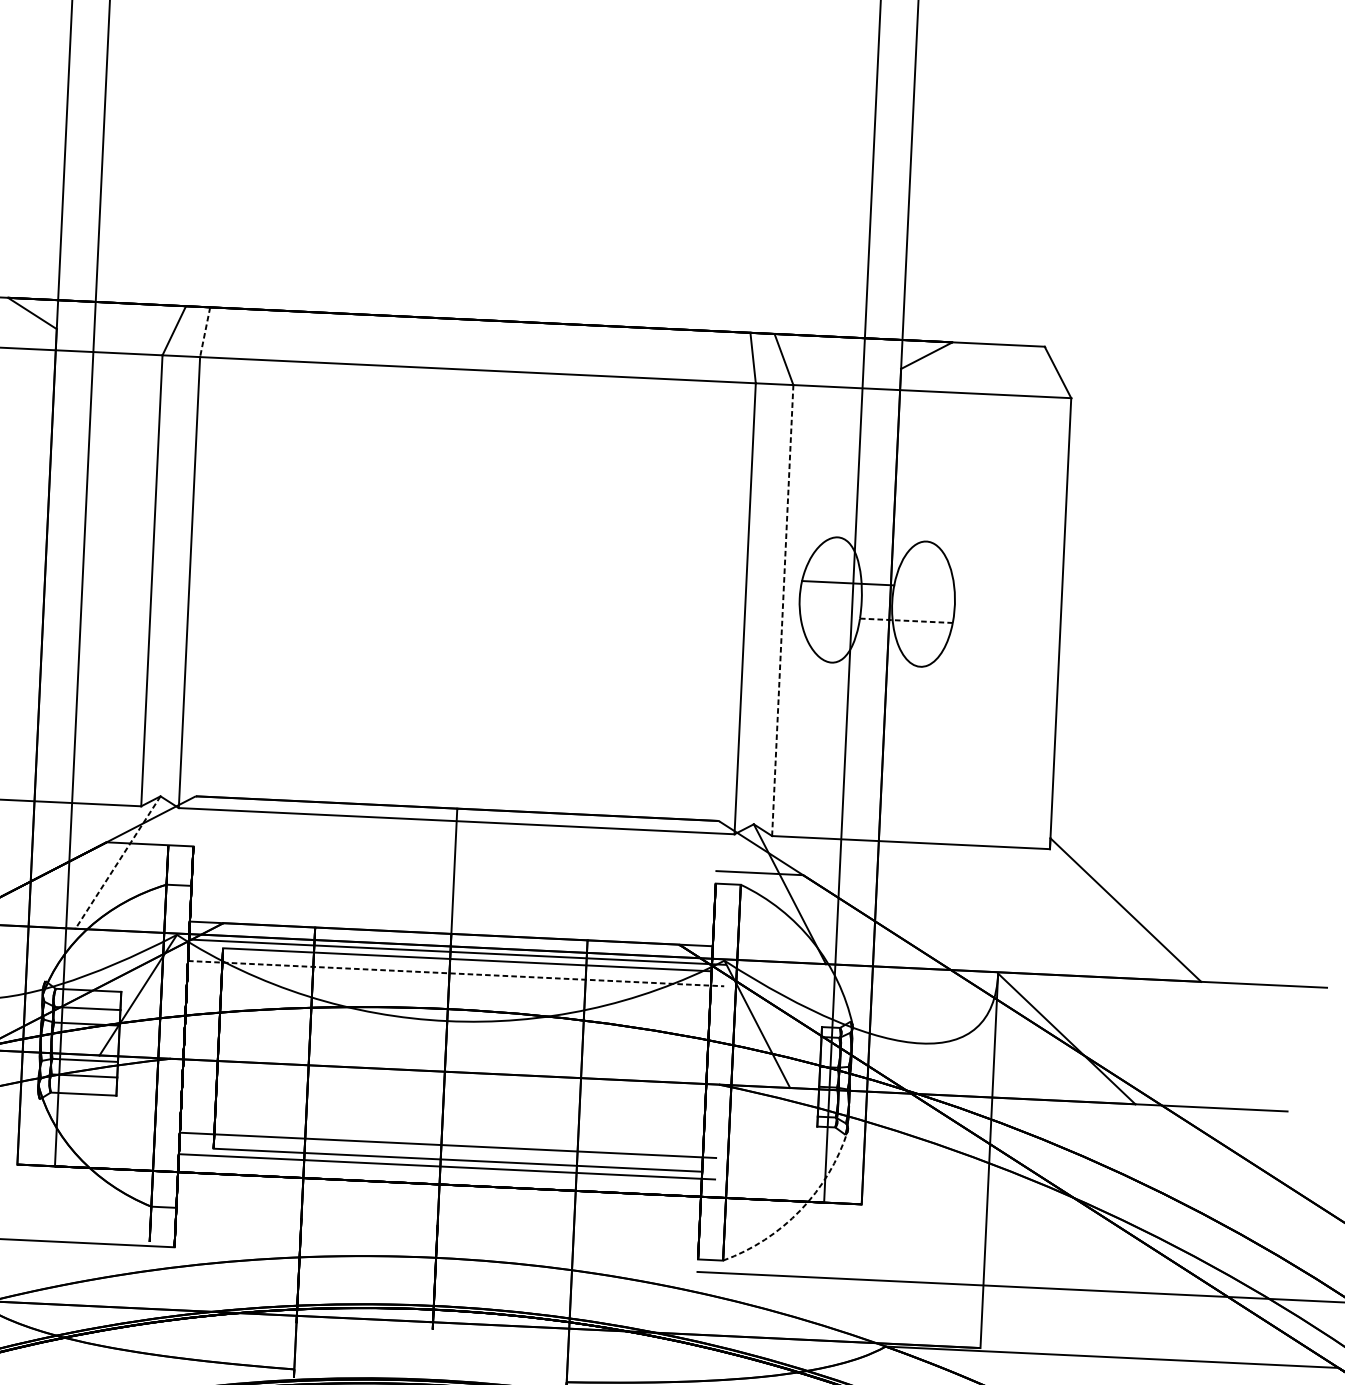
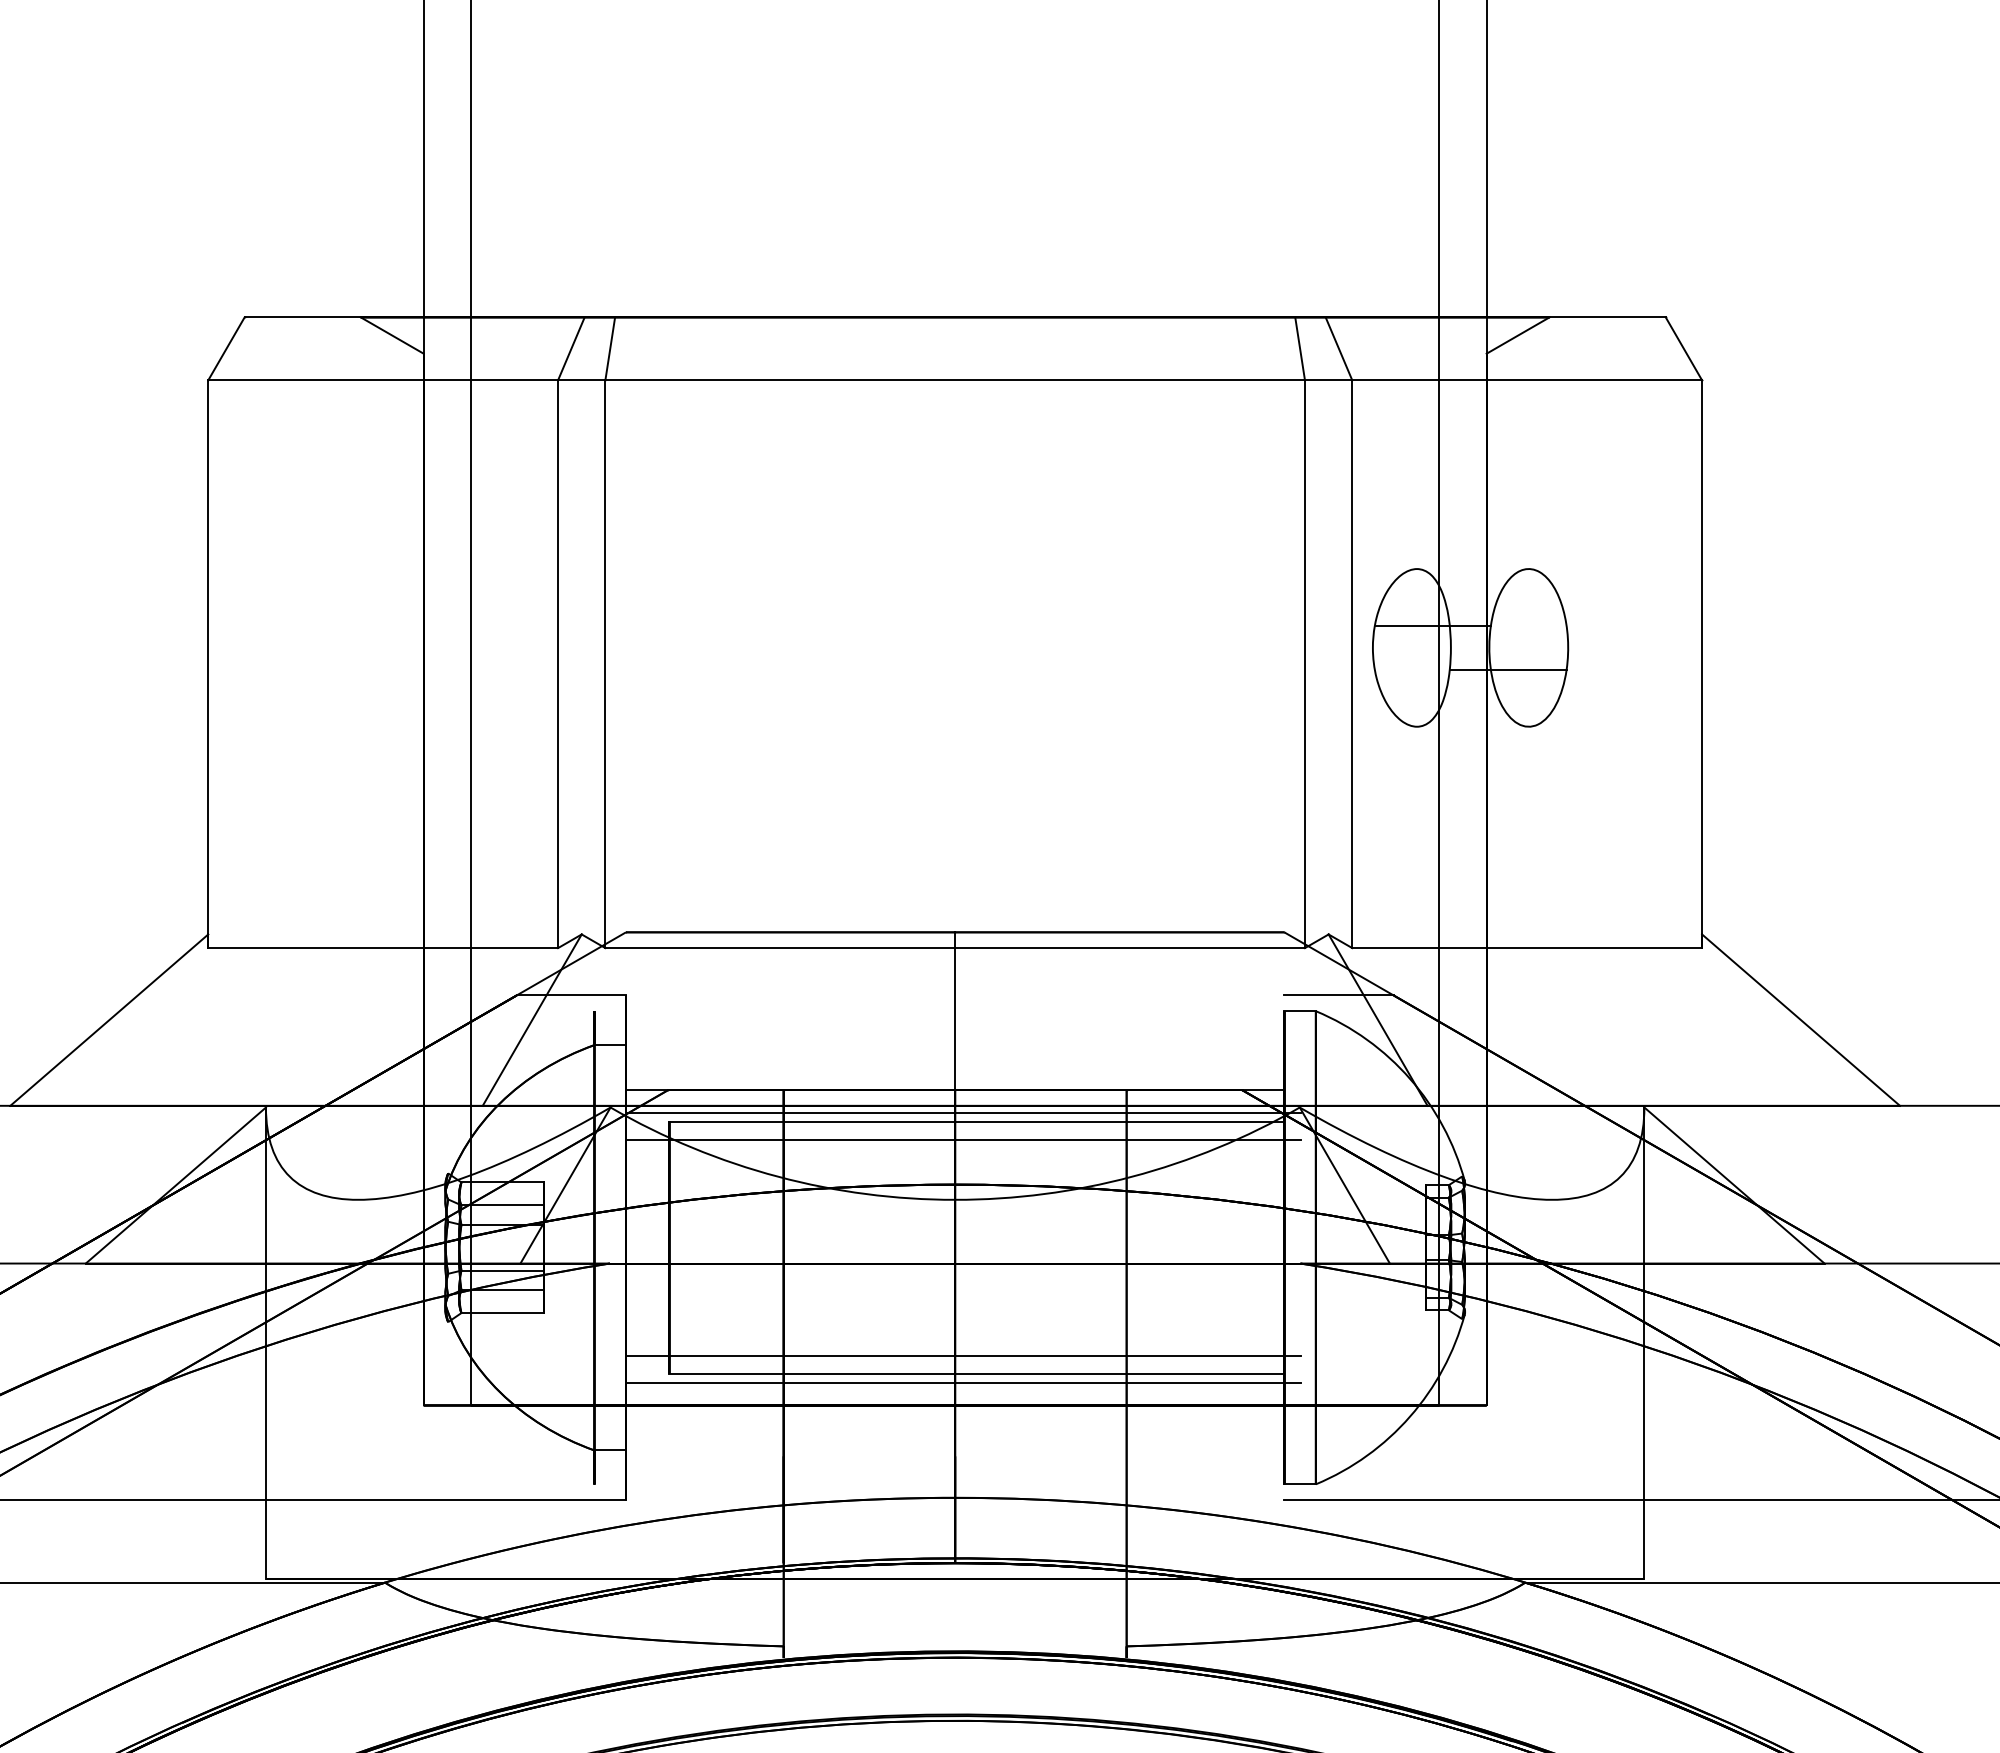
line: (205, 331) -> (610, 348), dashed -> solid
line: (782, 610) -> (1352, 664), dashed -> solid
line: (906, 620) -> (1508, 669), dashed -> solid
line: (118, 862) -> (532, 1020), dashed -> solid
line: (456, 973) -> (964, 1139), dashed -> solid
arc: (800, 1210) -> (1410, 1416), dashed -> solid

